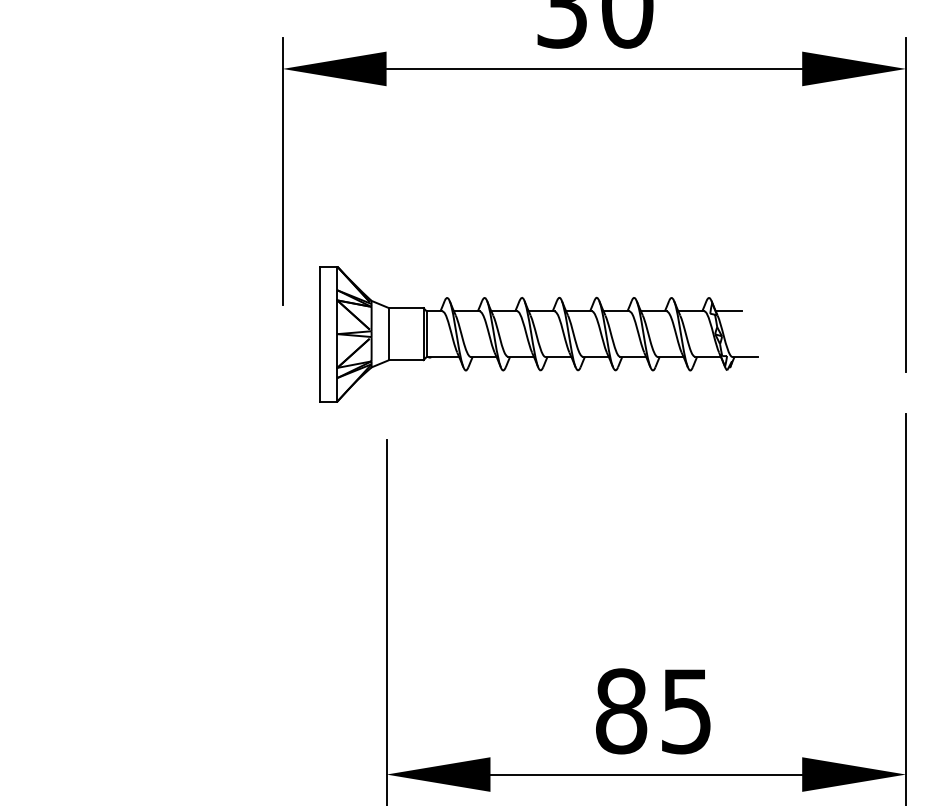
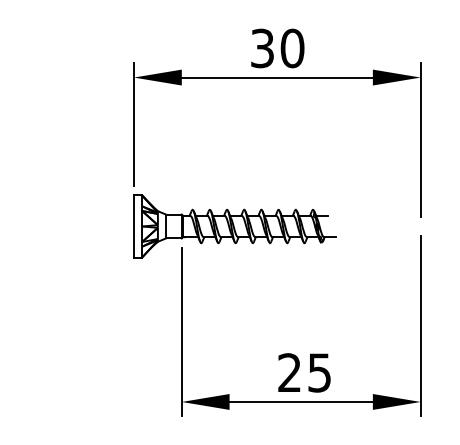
part: (538, 334) -> (234, 226), moved
text: (620, 710) -> (289, 372), 85 -> 25

